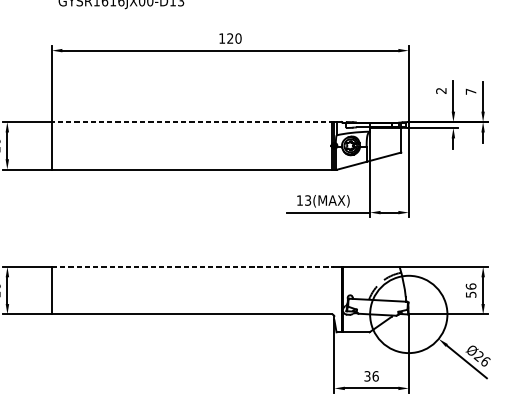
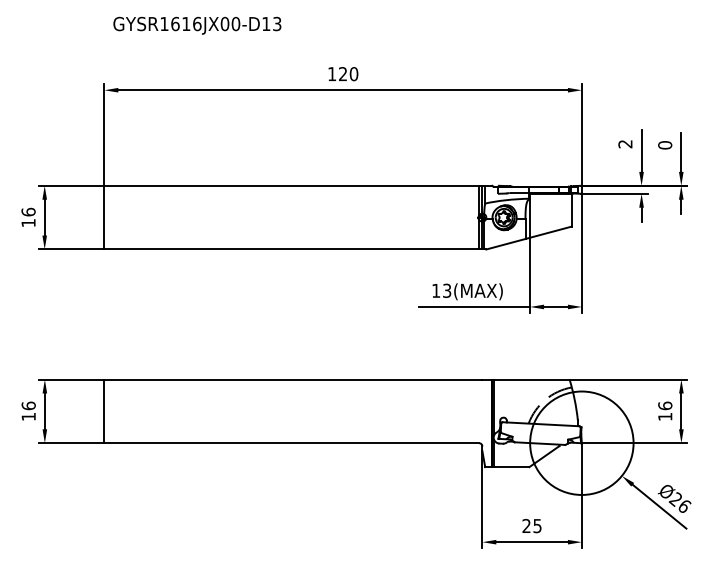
text: (471, 91) -> (665, 145), 7 -> 0
line: (193, 121) -> (293, 185), dashed -> solid
line: (193, 266) -> (293, 379), dashed -> solid
text: (471, 294) -> (665, 416), 56 -> 16
text: (371, 375) -> (531, 525), 36 -> 25

